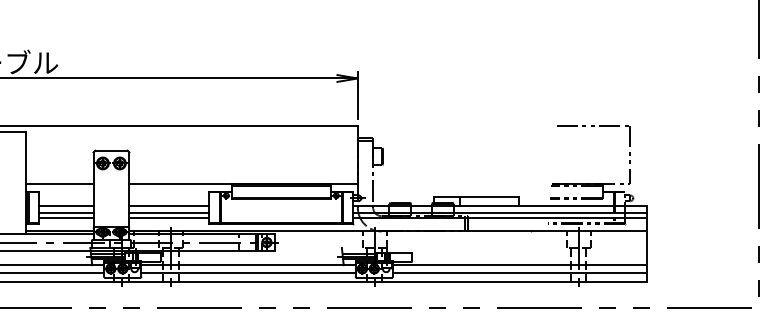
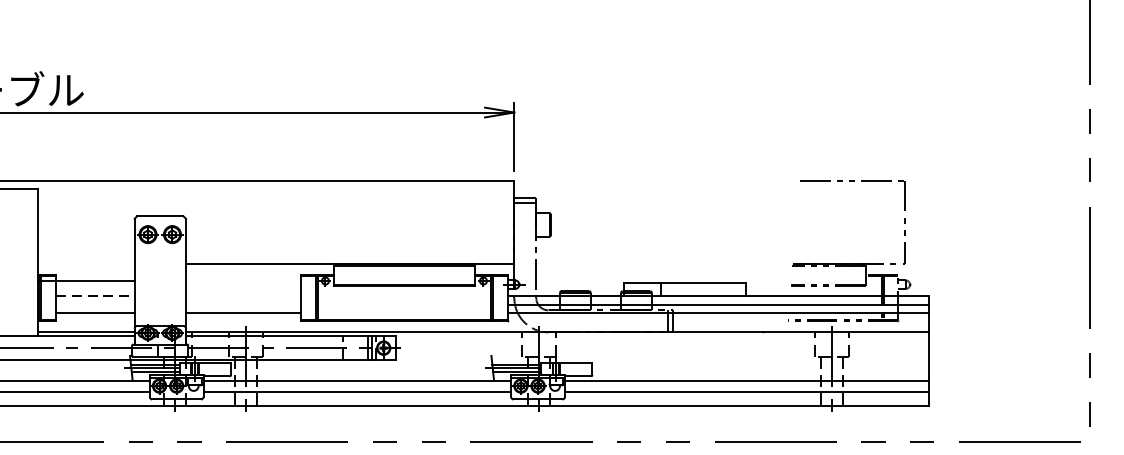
line: (59, 183) -> (85, 280), moved
line: (66, 205) -> (95, 295), solid -> dashed
line: (169, 205) -> (243, 295), removed
line: (65, 212) -> (94, 305), removed
line: (169, 212) -> (243, 305), removed

